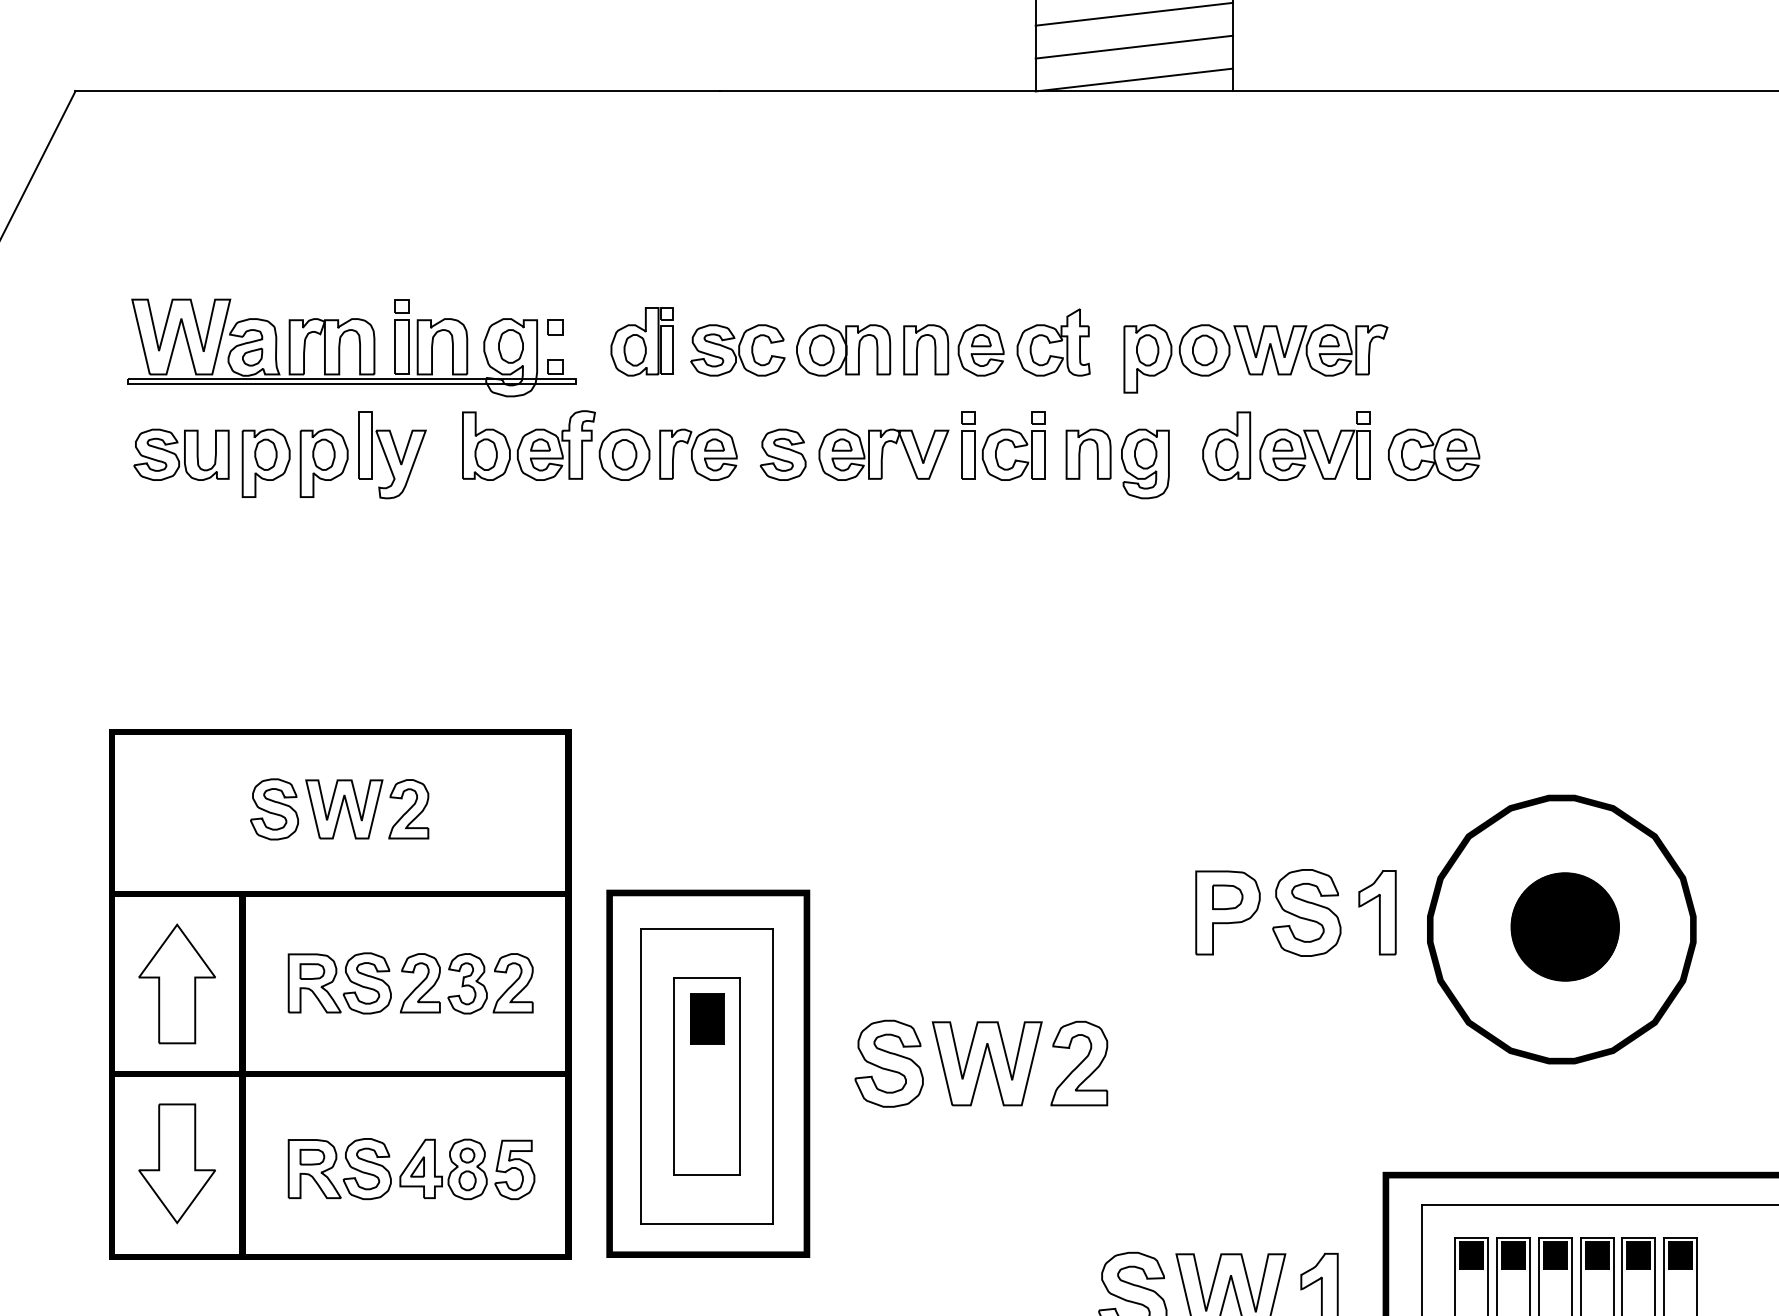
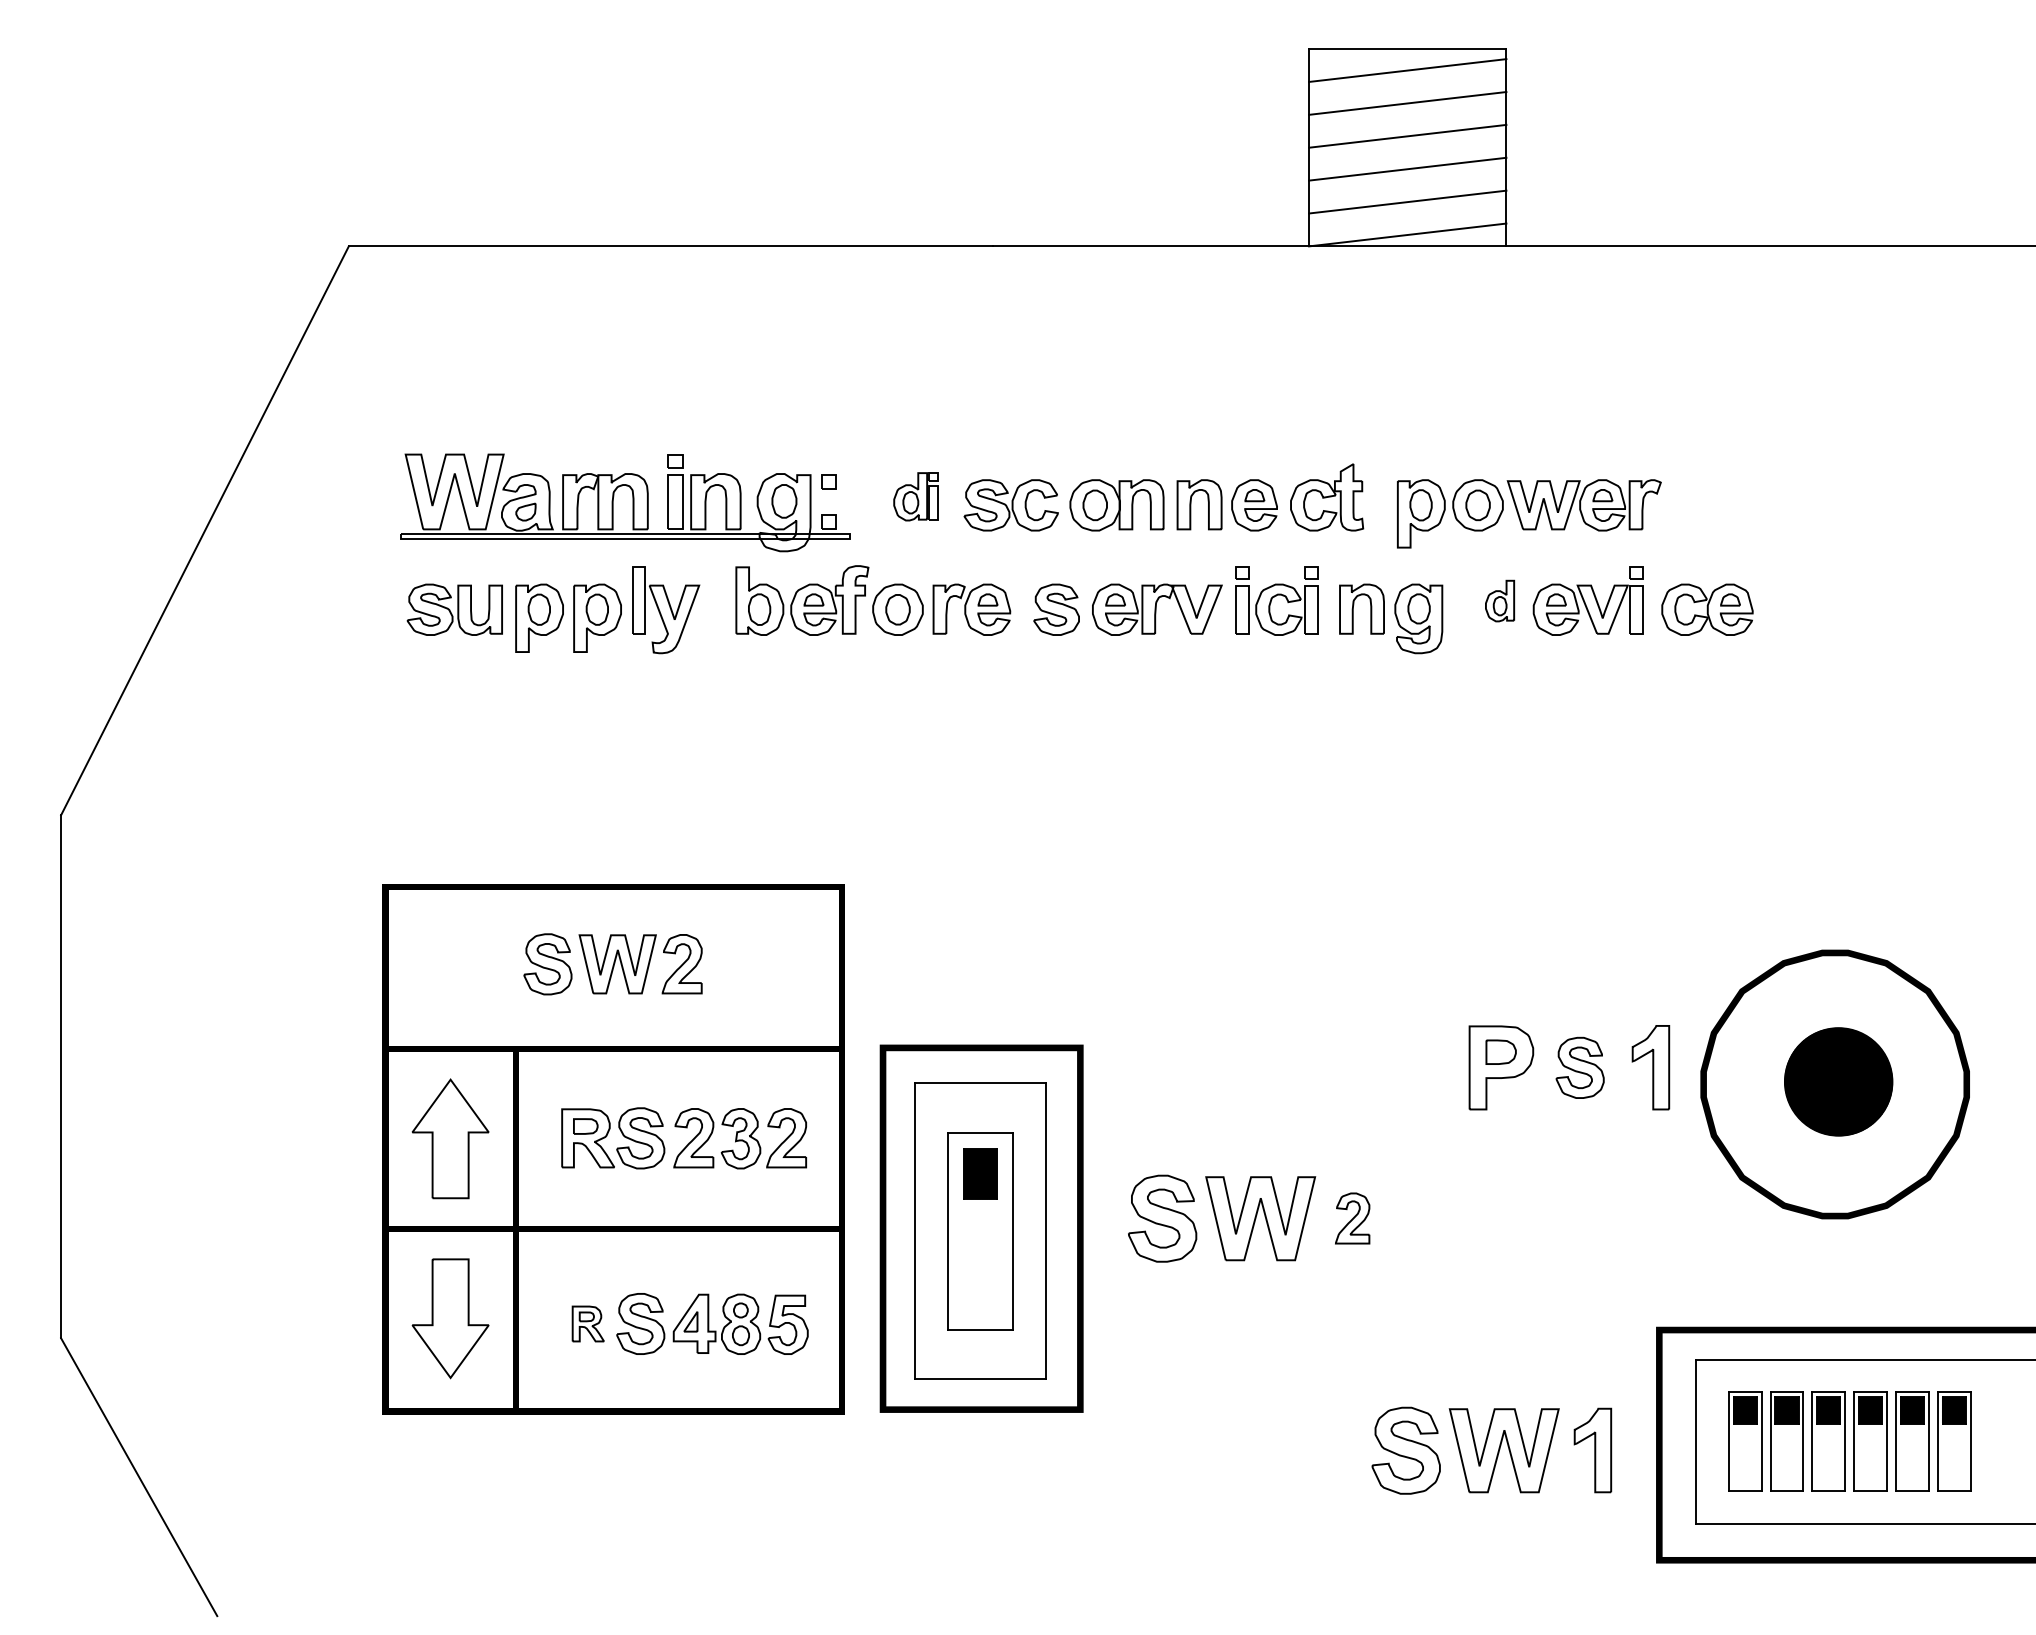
part: (642, 341) -> (915, 496), size x0.7
part: (1226, 445) -> (1499, 600), size x0.6
part: (1306, 912) -> (1579, 1067), size x0.7
part: (1079, 1063) -> (1352, 1218), size x0.6
part: (315, 1168) -> (588, 1323), size x0.6

